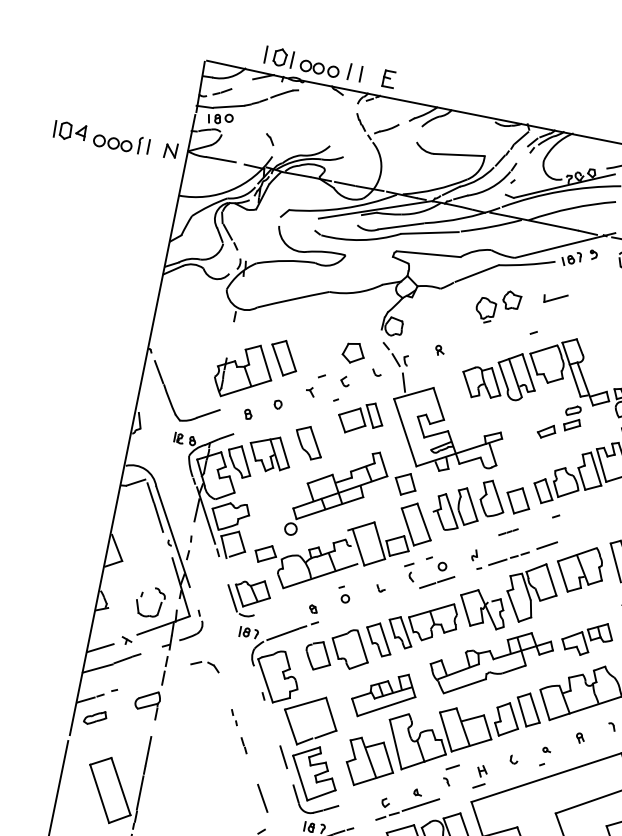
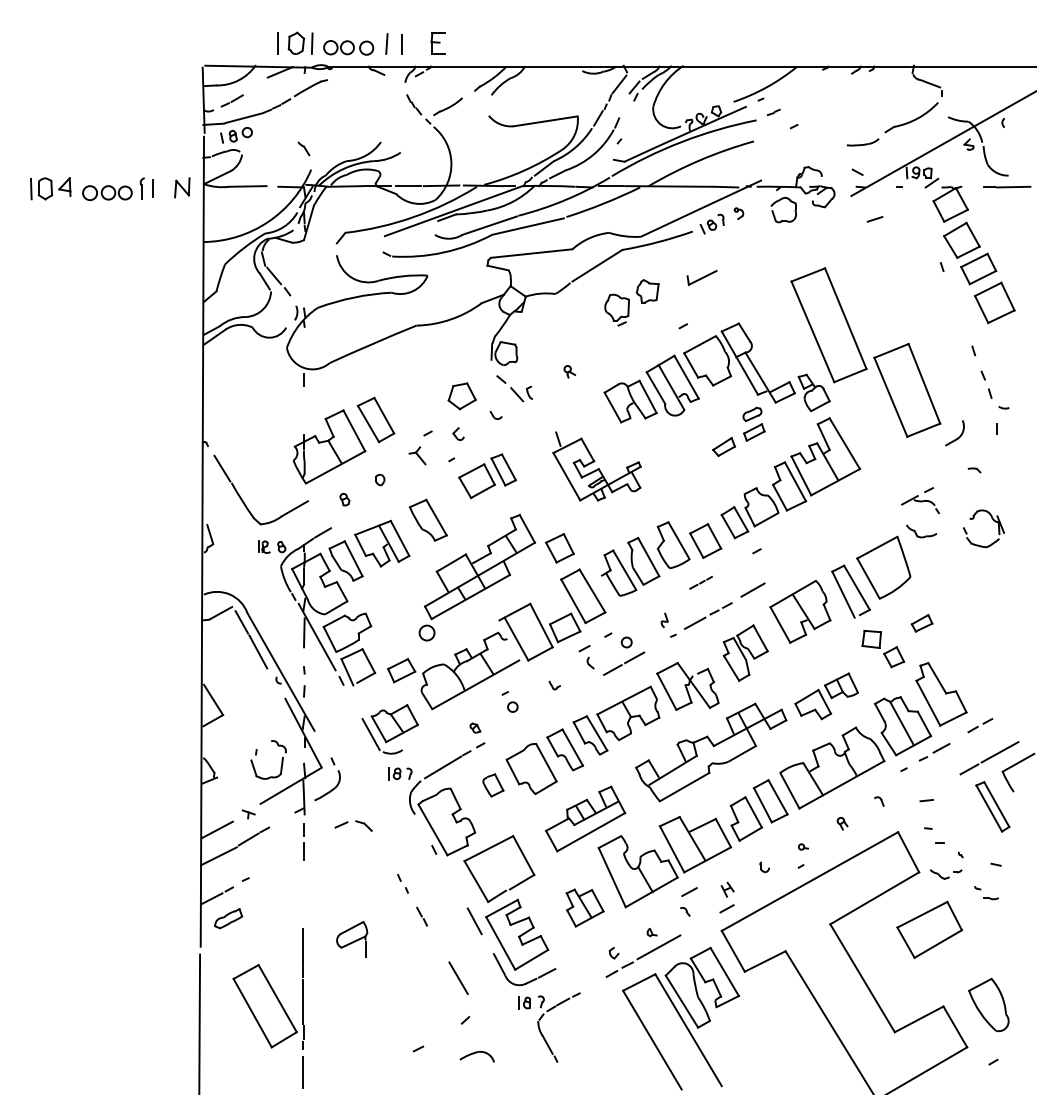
part: (310, 391) -> (417, 455), size x1.6
part: (446, 427) -> (596, 466), size x0.6
part: (531, 592) -> (745, 652), size x0.7
part: (318, 655) -> (493, 785), size x0.6
part: (147, 704) -> (352, 939), moved
part: (369, 763) -> (584, 907), size x0.6

